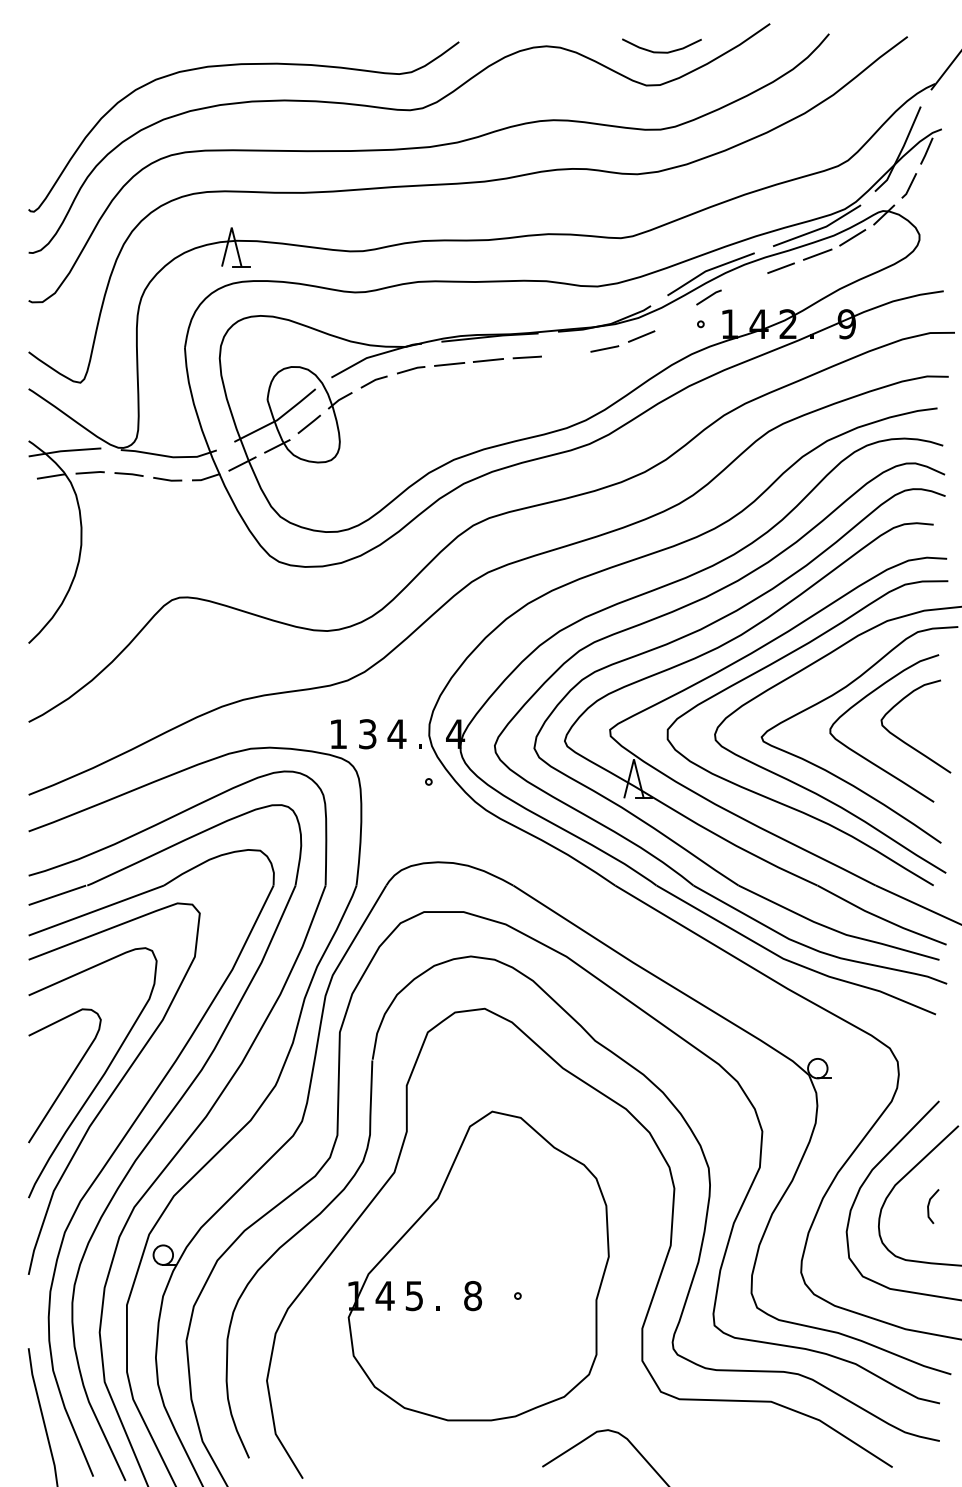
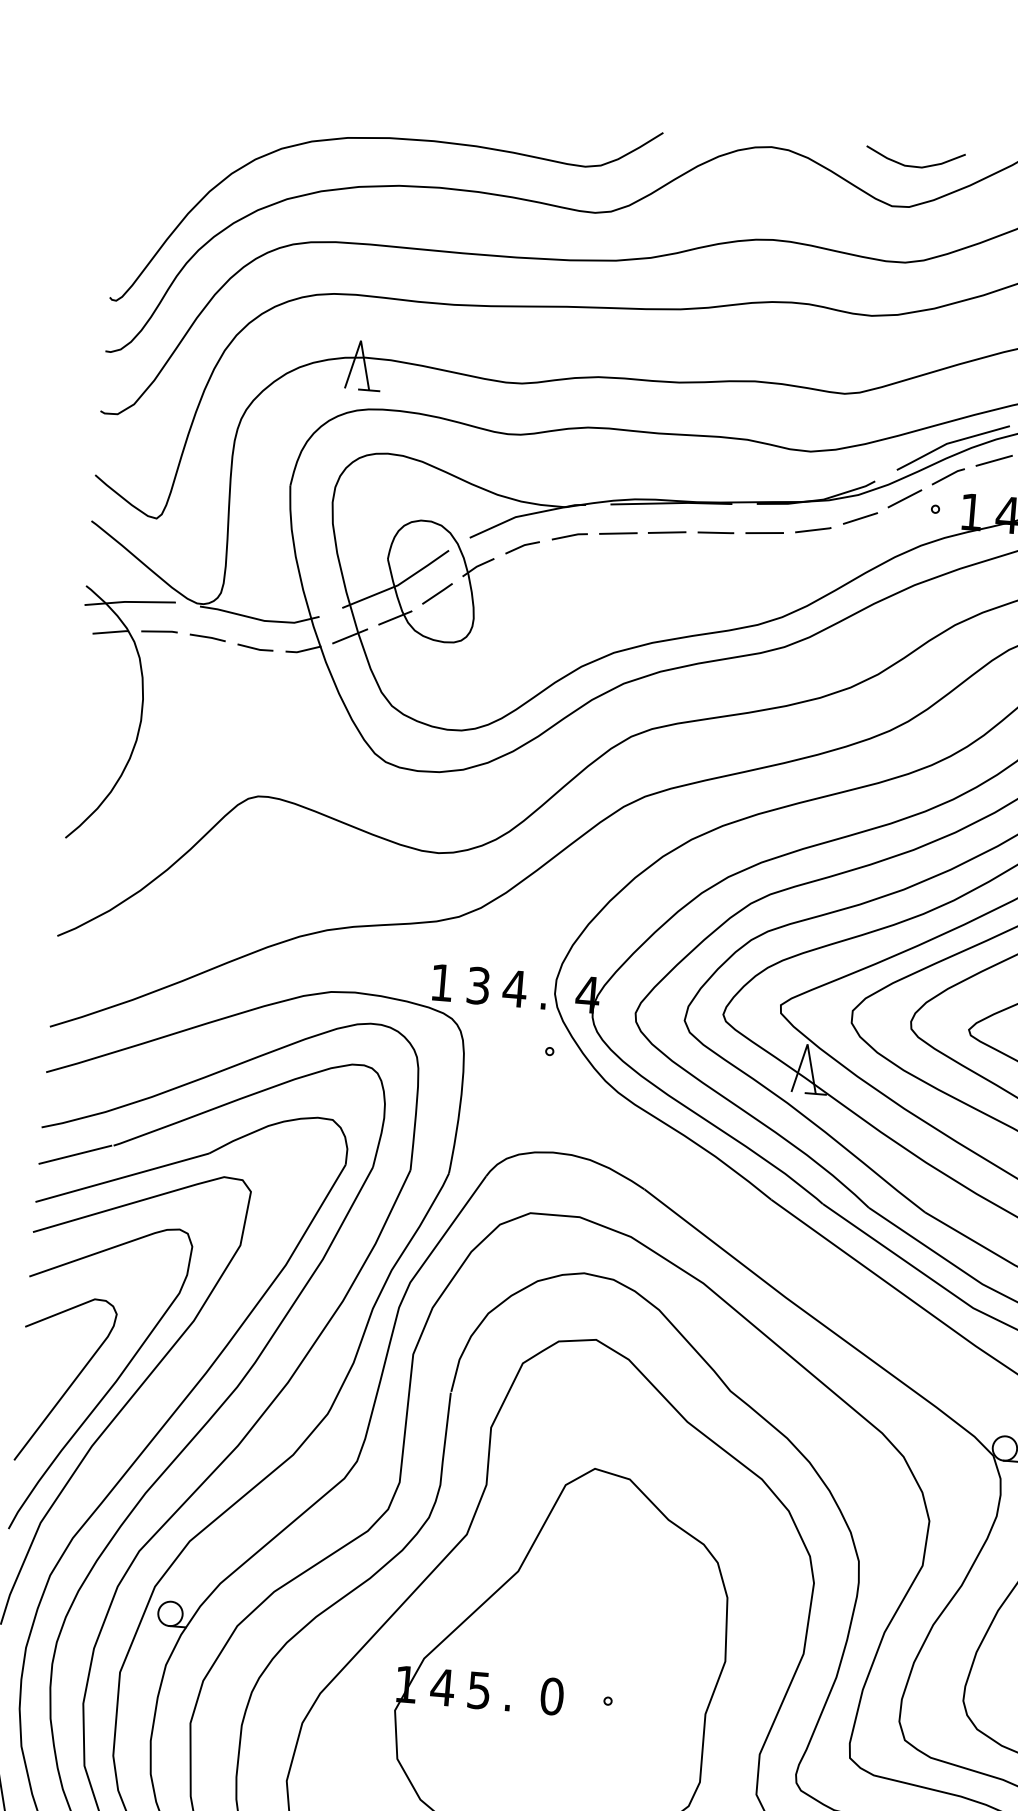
line: (744, 281) -> (994, 460), added
line: (675, 317) -> (904, 498), added
line: (565, 354) -> (763, 533), added
text: (473, 1295) -> (552, 1695), 8 -> 0

